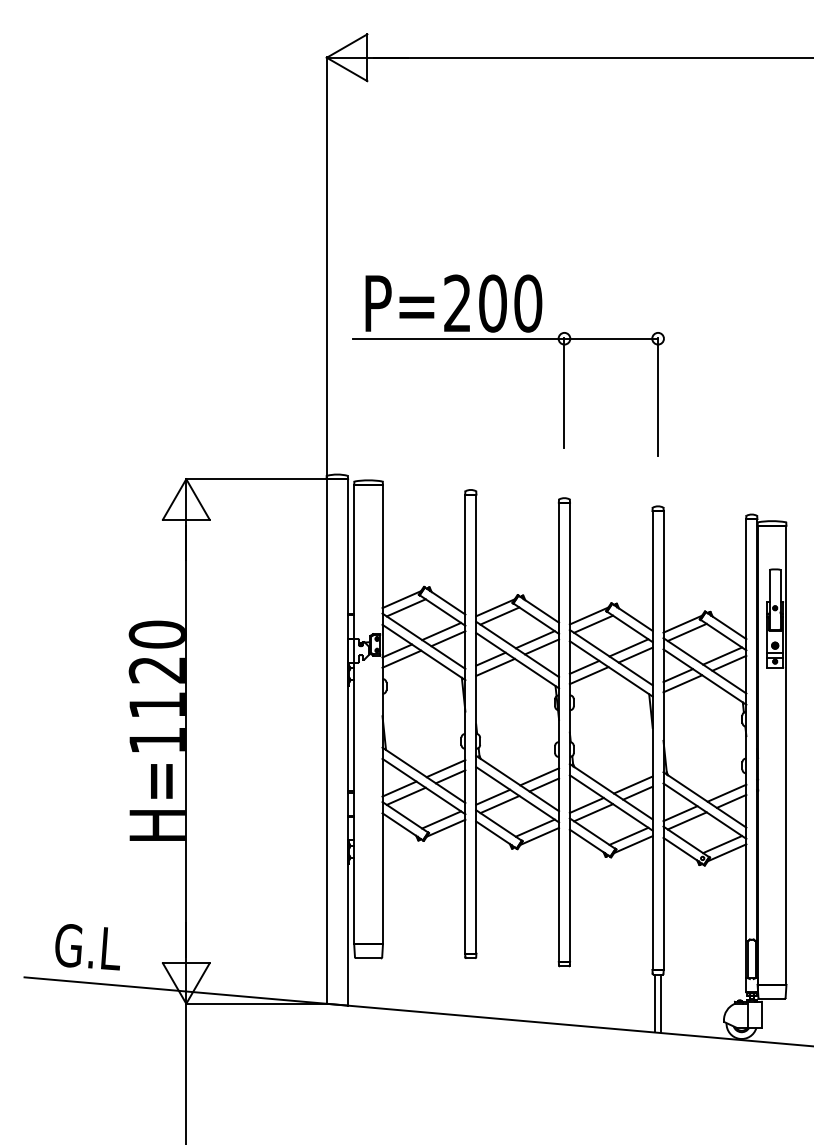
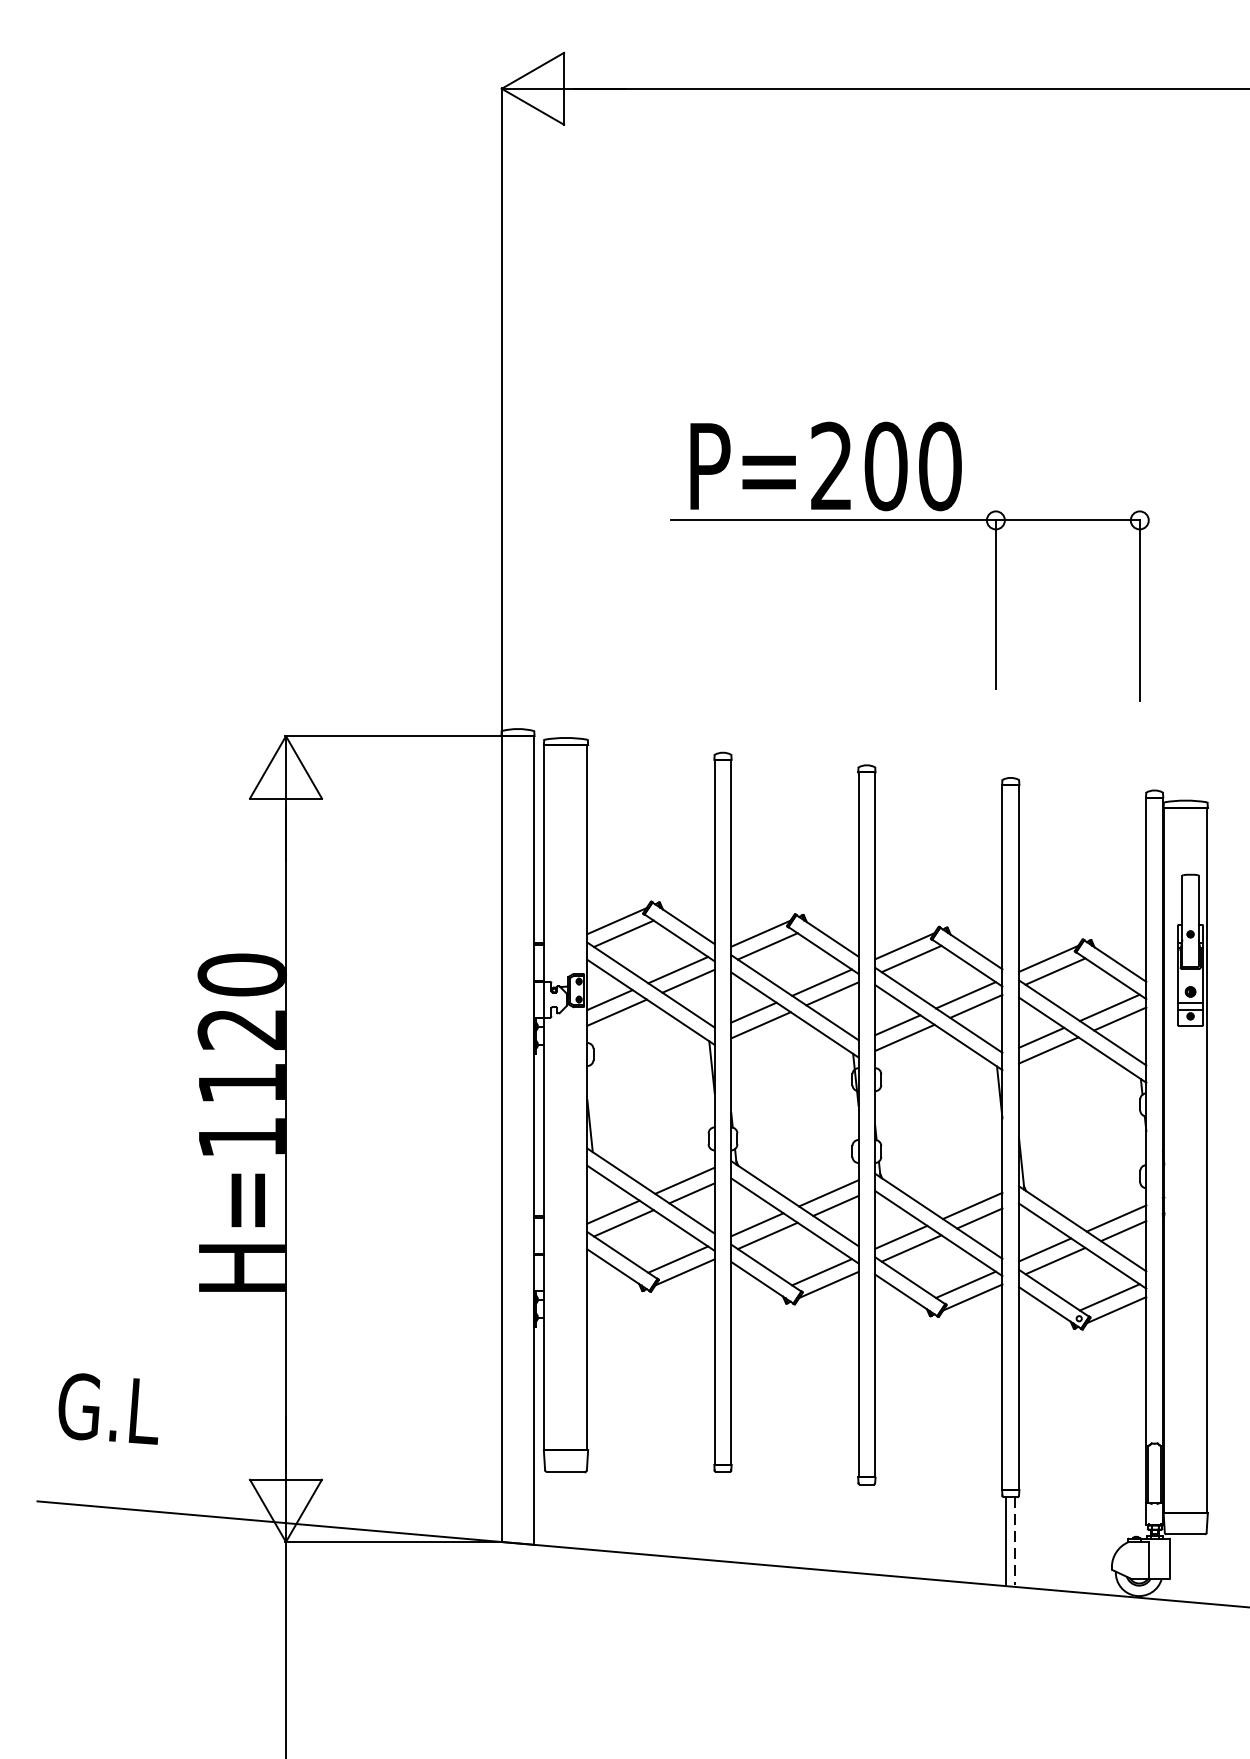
part: (508, 339) -> (909, 521), moved
text: (87, 947) -> (108, 1409), moved
line: (660, 1003) -> (1014, 1541), solid -> dashed

